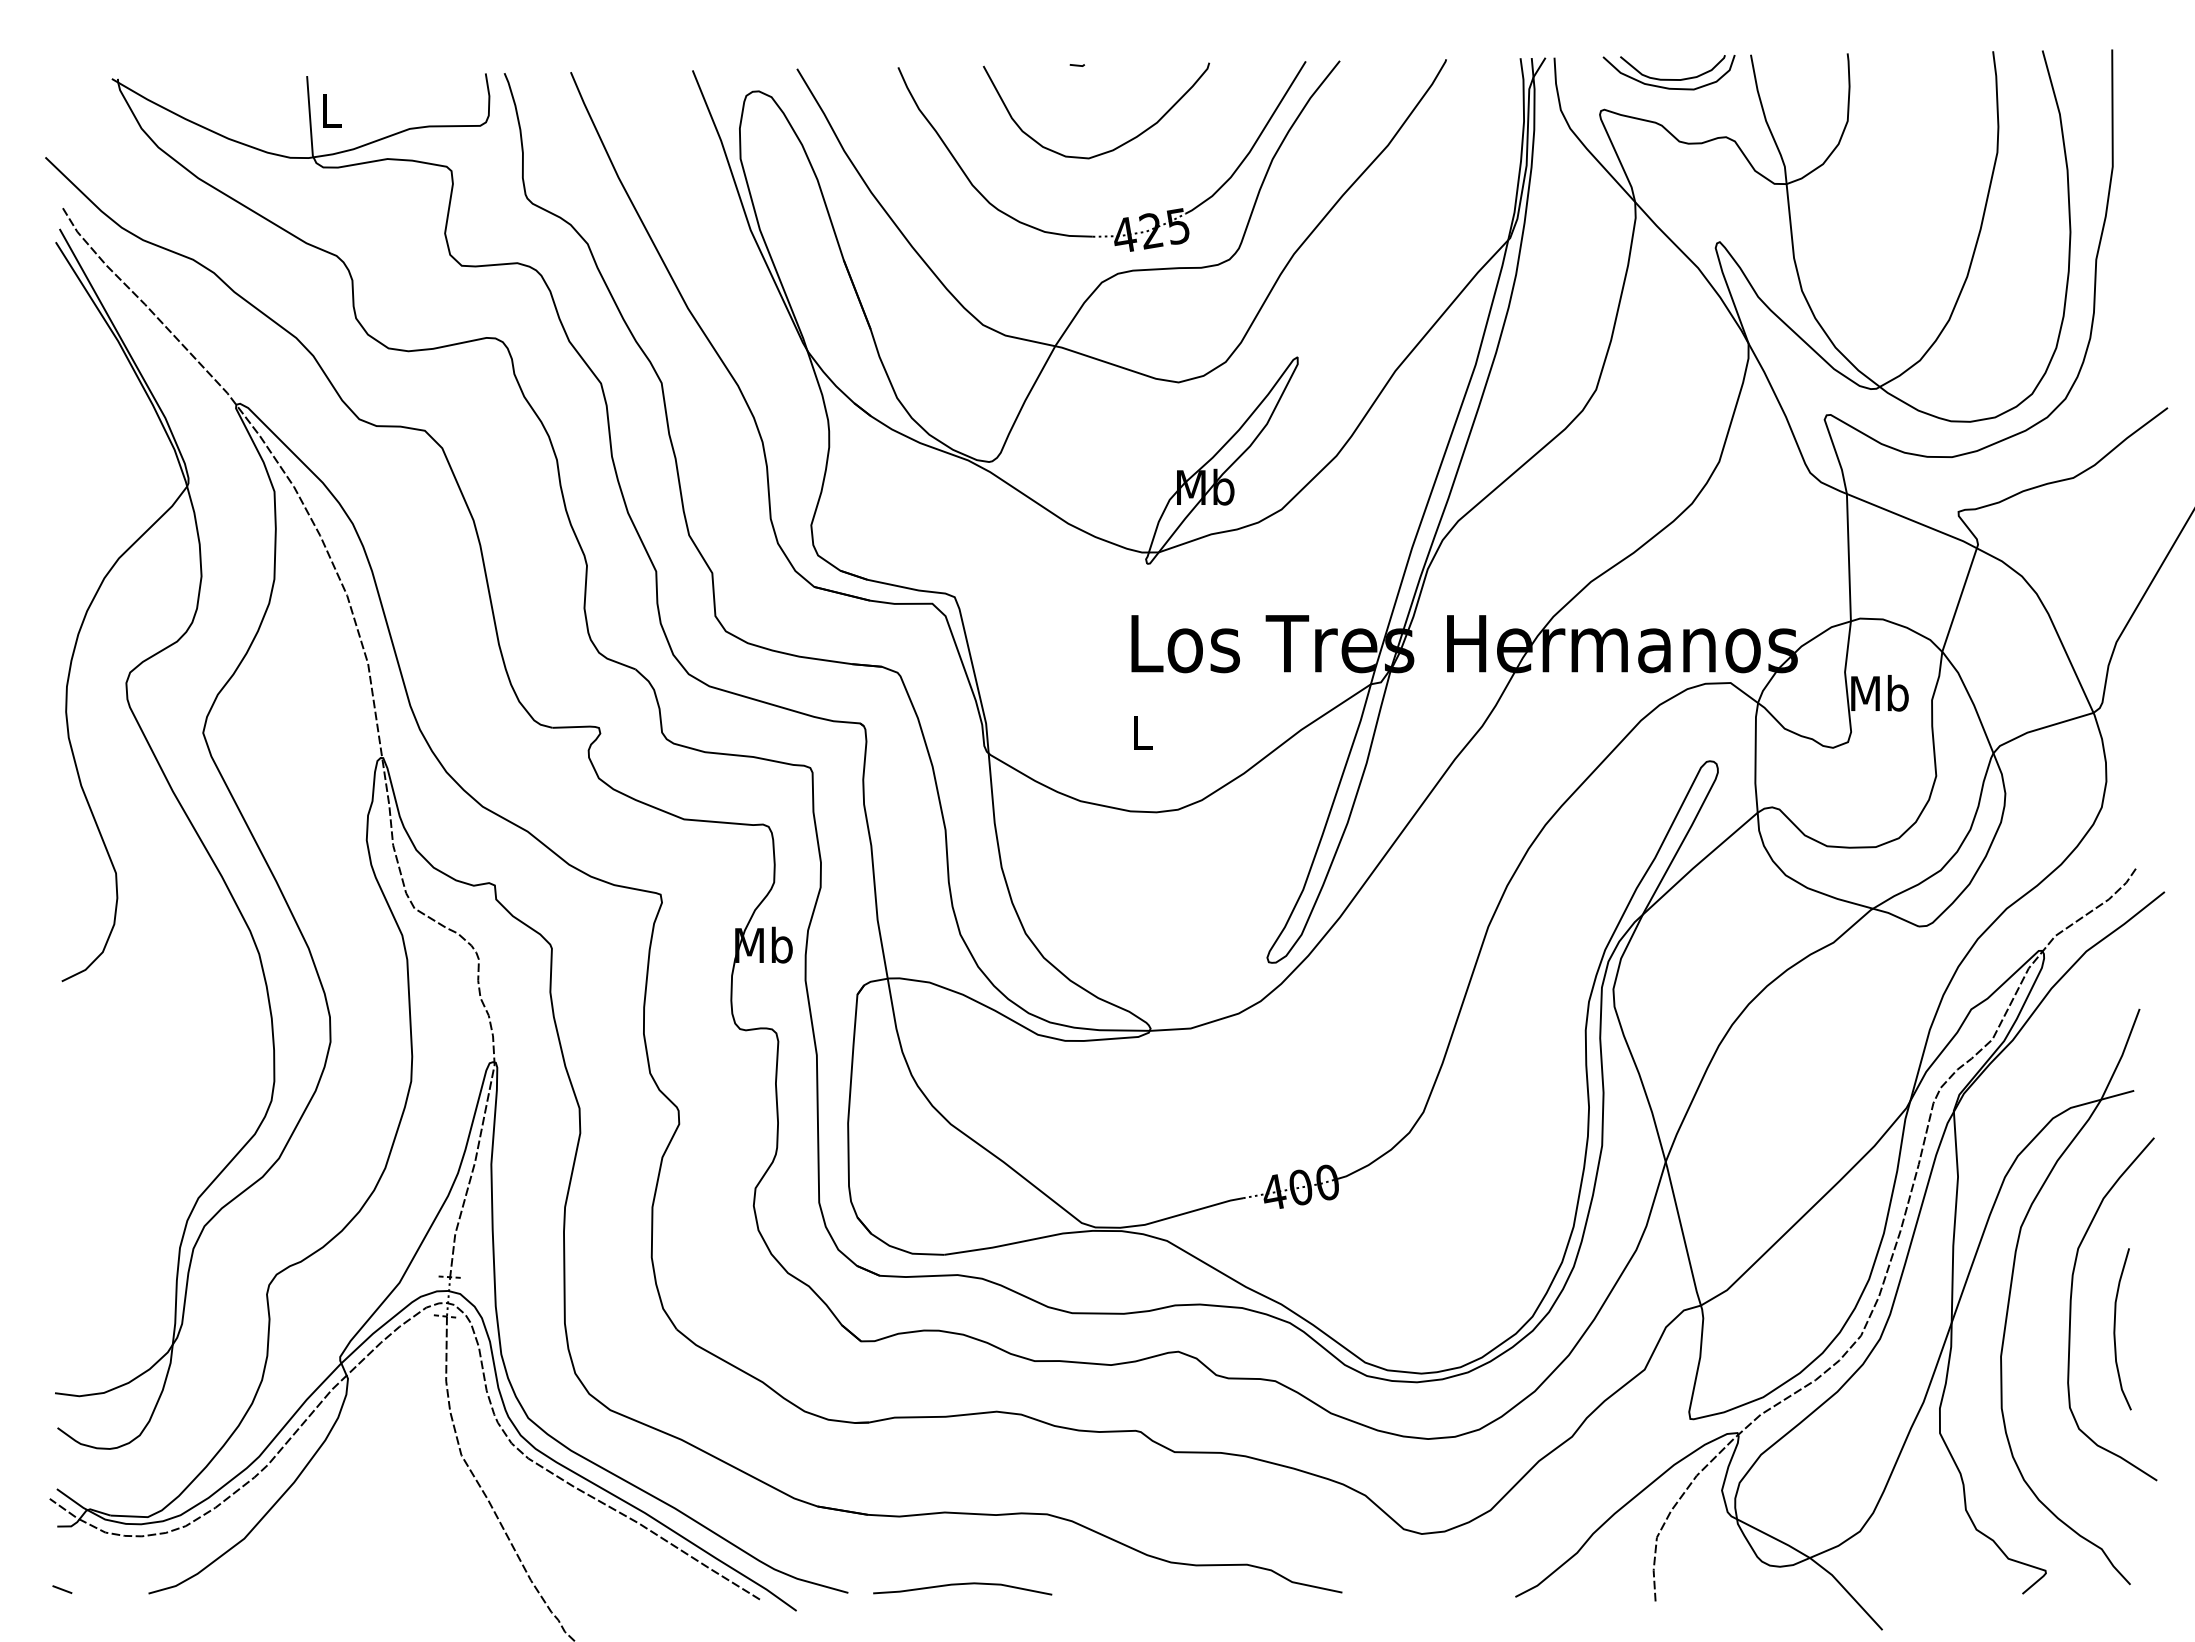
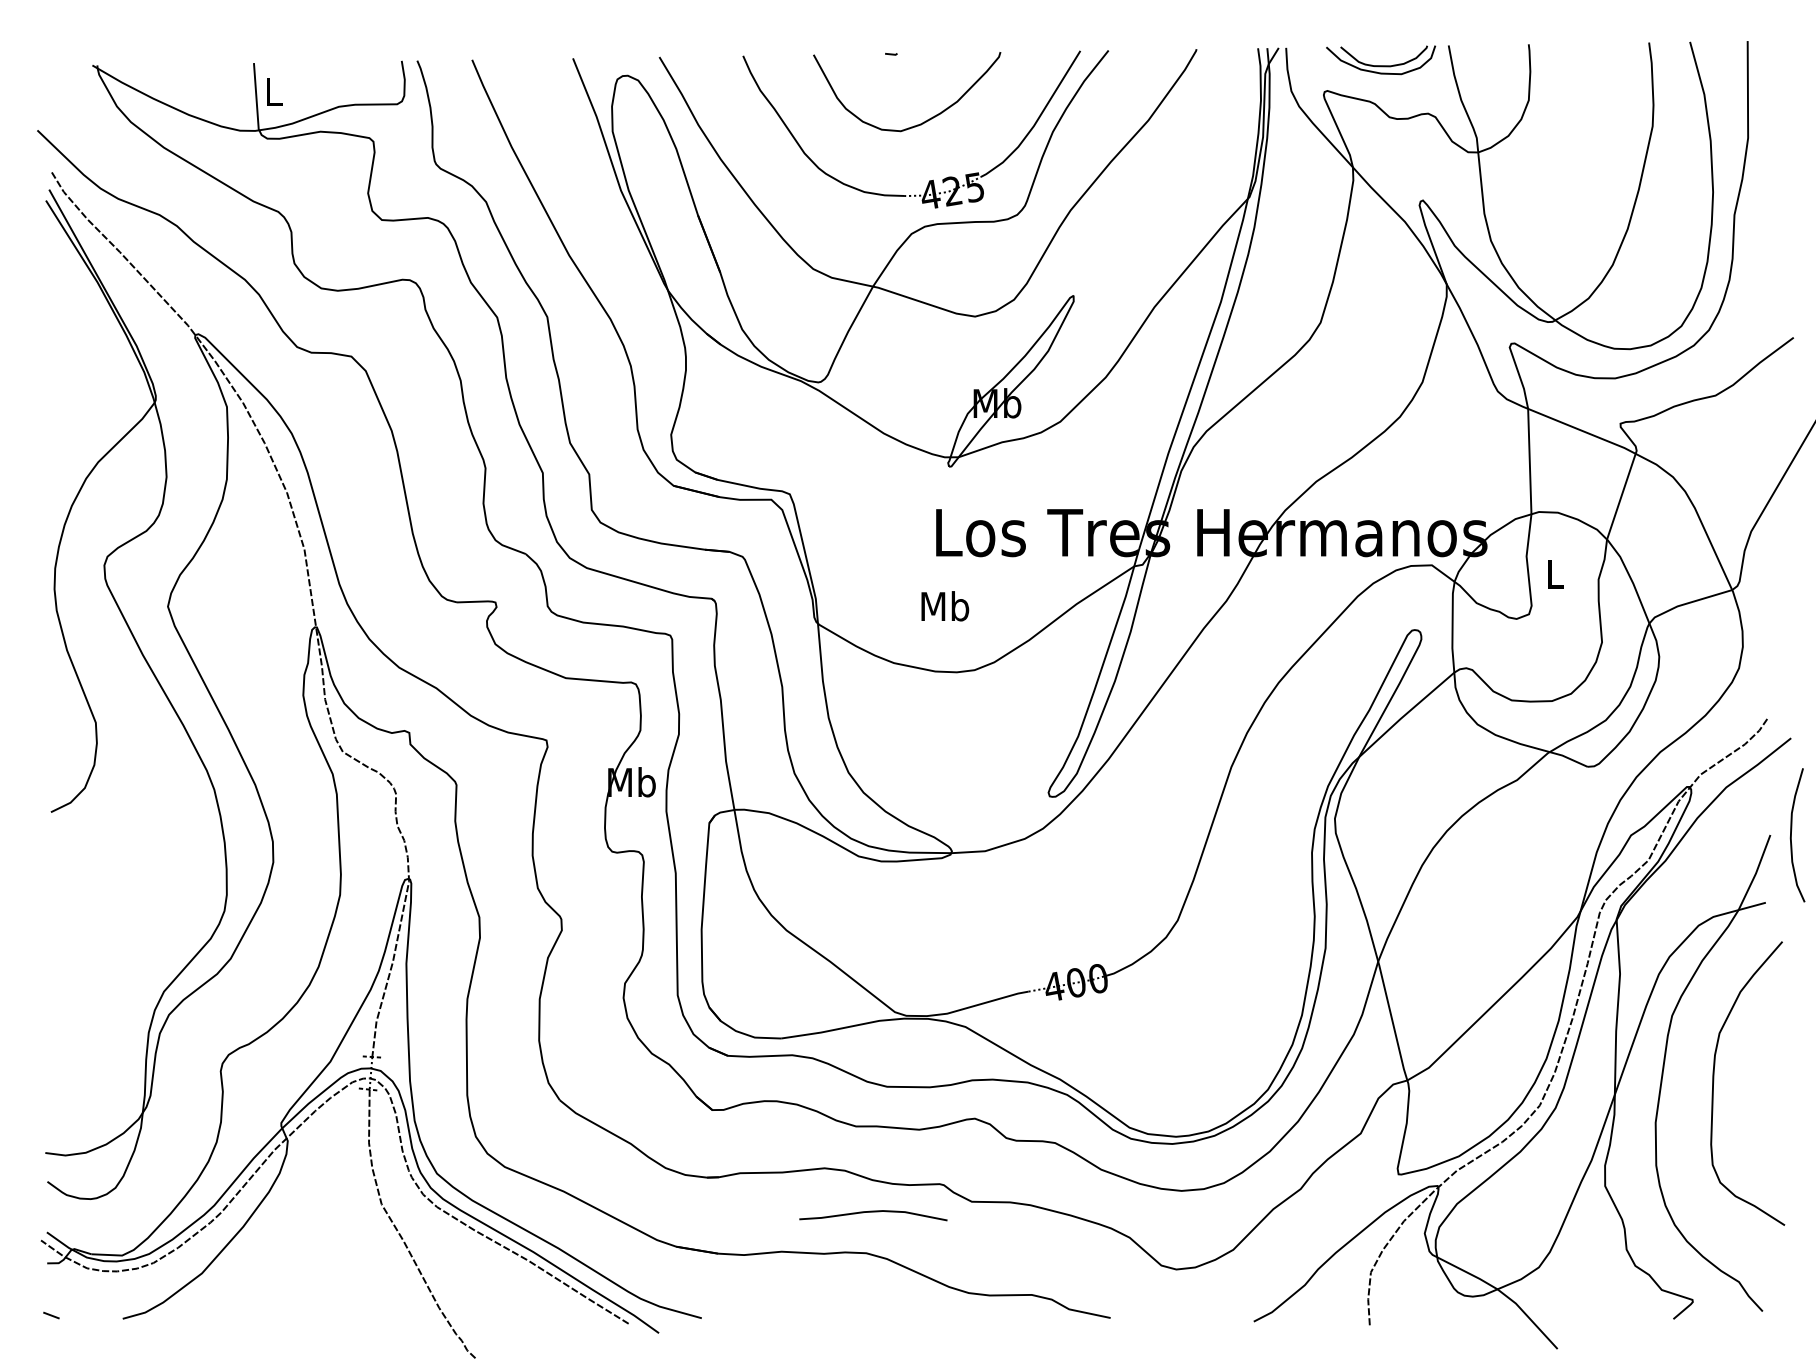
text: (1879, 693) -> (1555, 573), Mb -> L
text: (1142, 732) -> (945, 606), L -> Mb
curve: (2115, 1329) -> (1791, 835), moved
curve: (962, 1584) -> (873, 1211), moved

